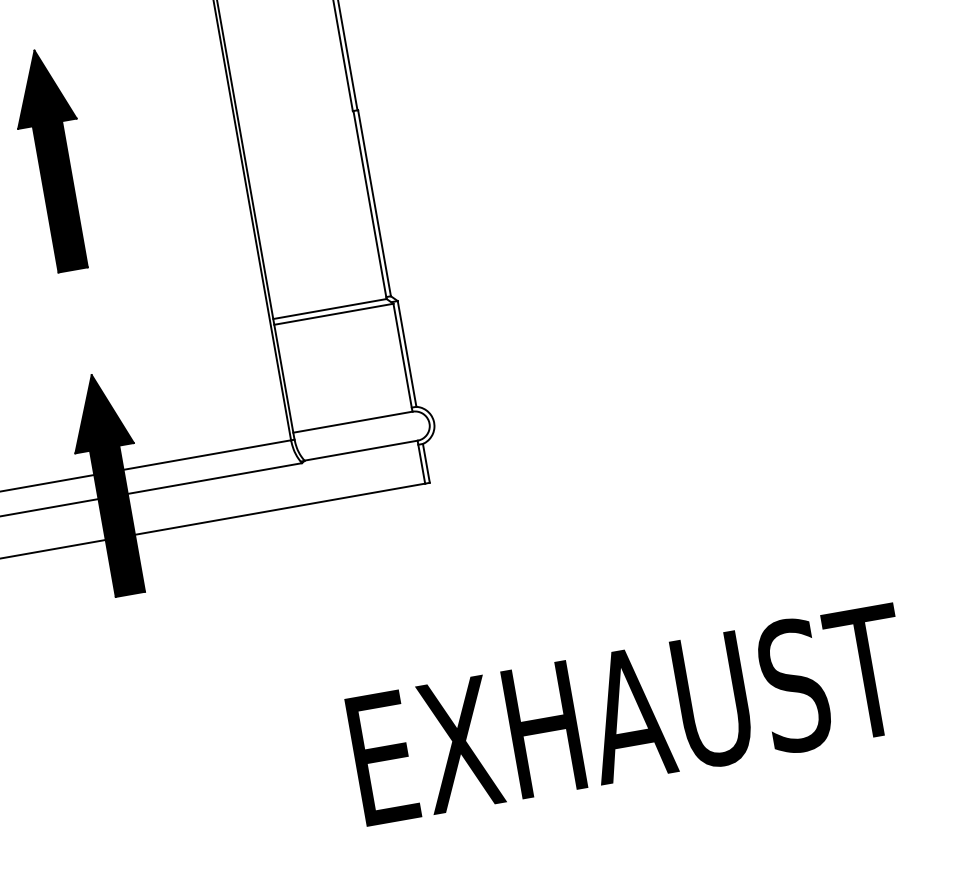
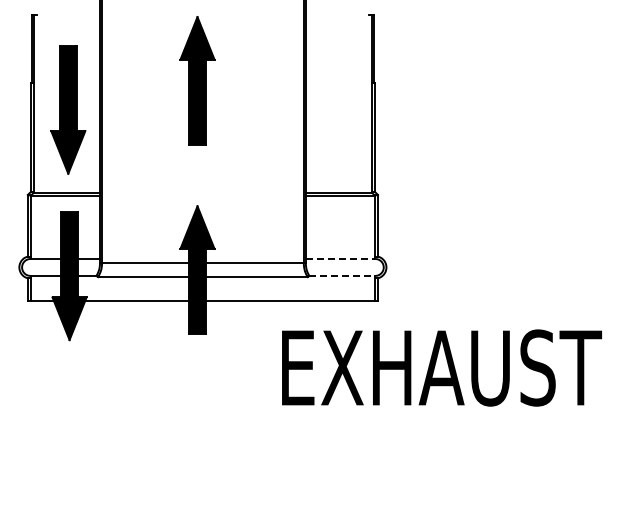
line: (352, 421) -> (340, 258), solid -> dashed
line: (361, 449) -> (342, 275), solid -> dashed
text: (628, 713) -> (441, 367), moved

